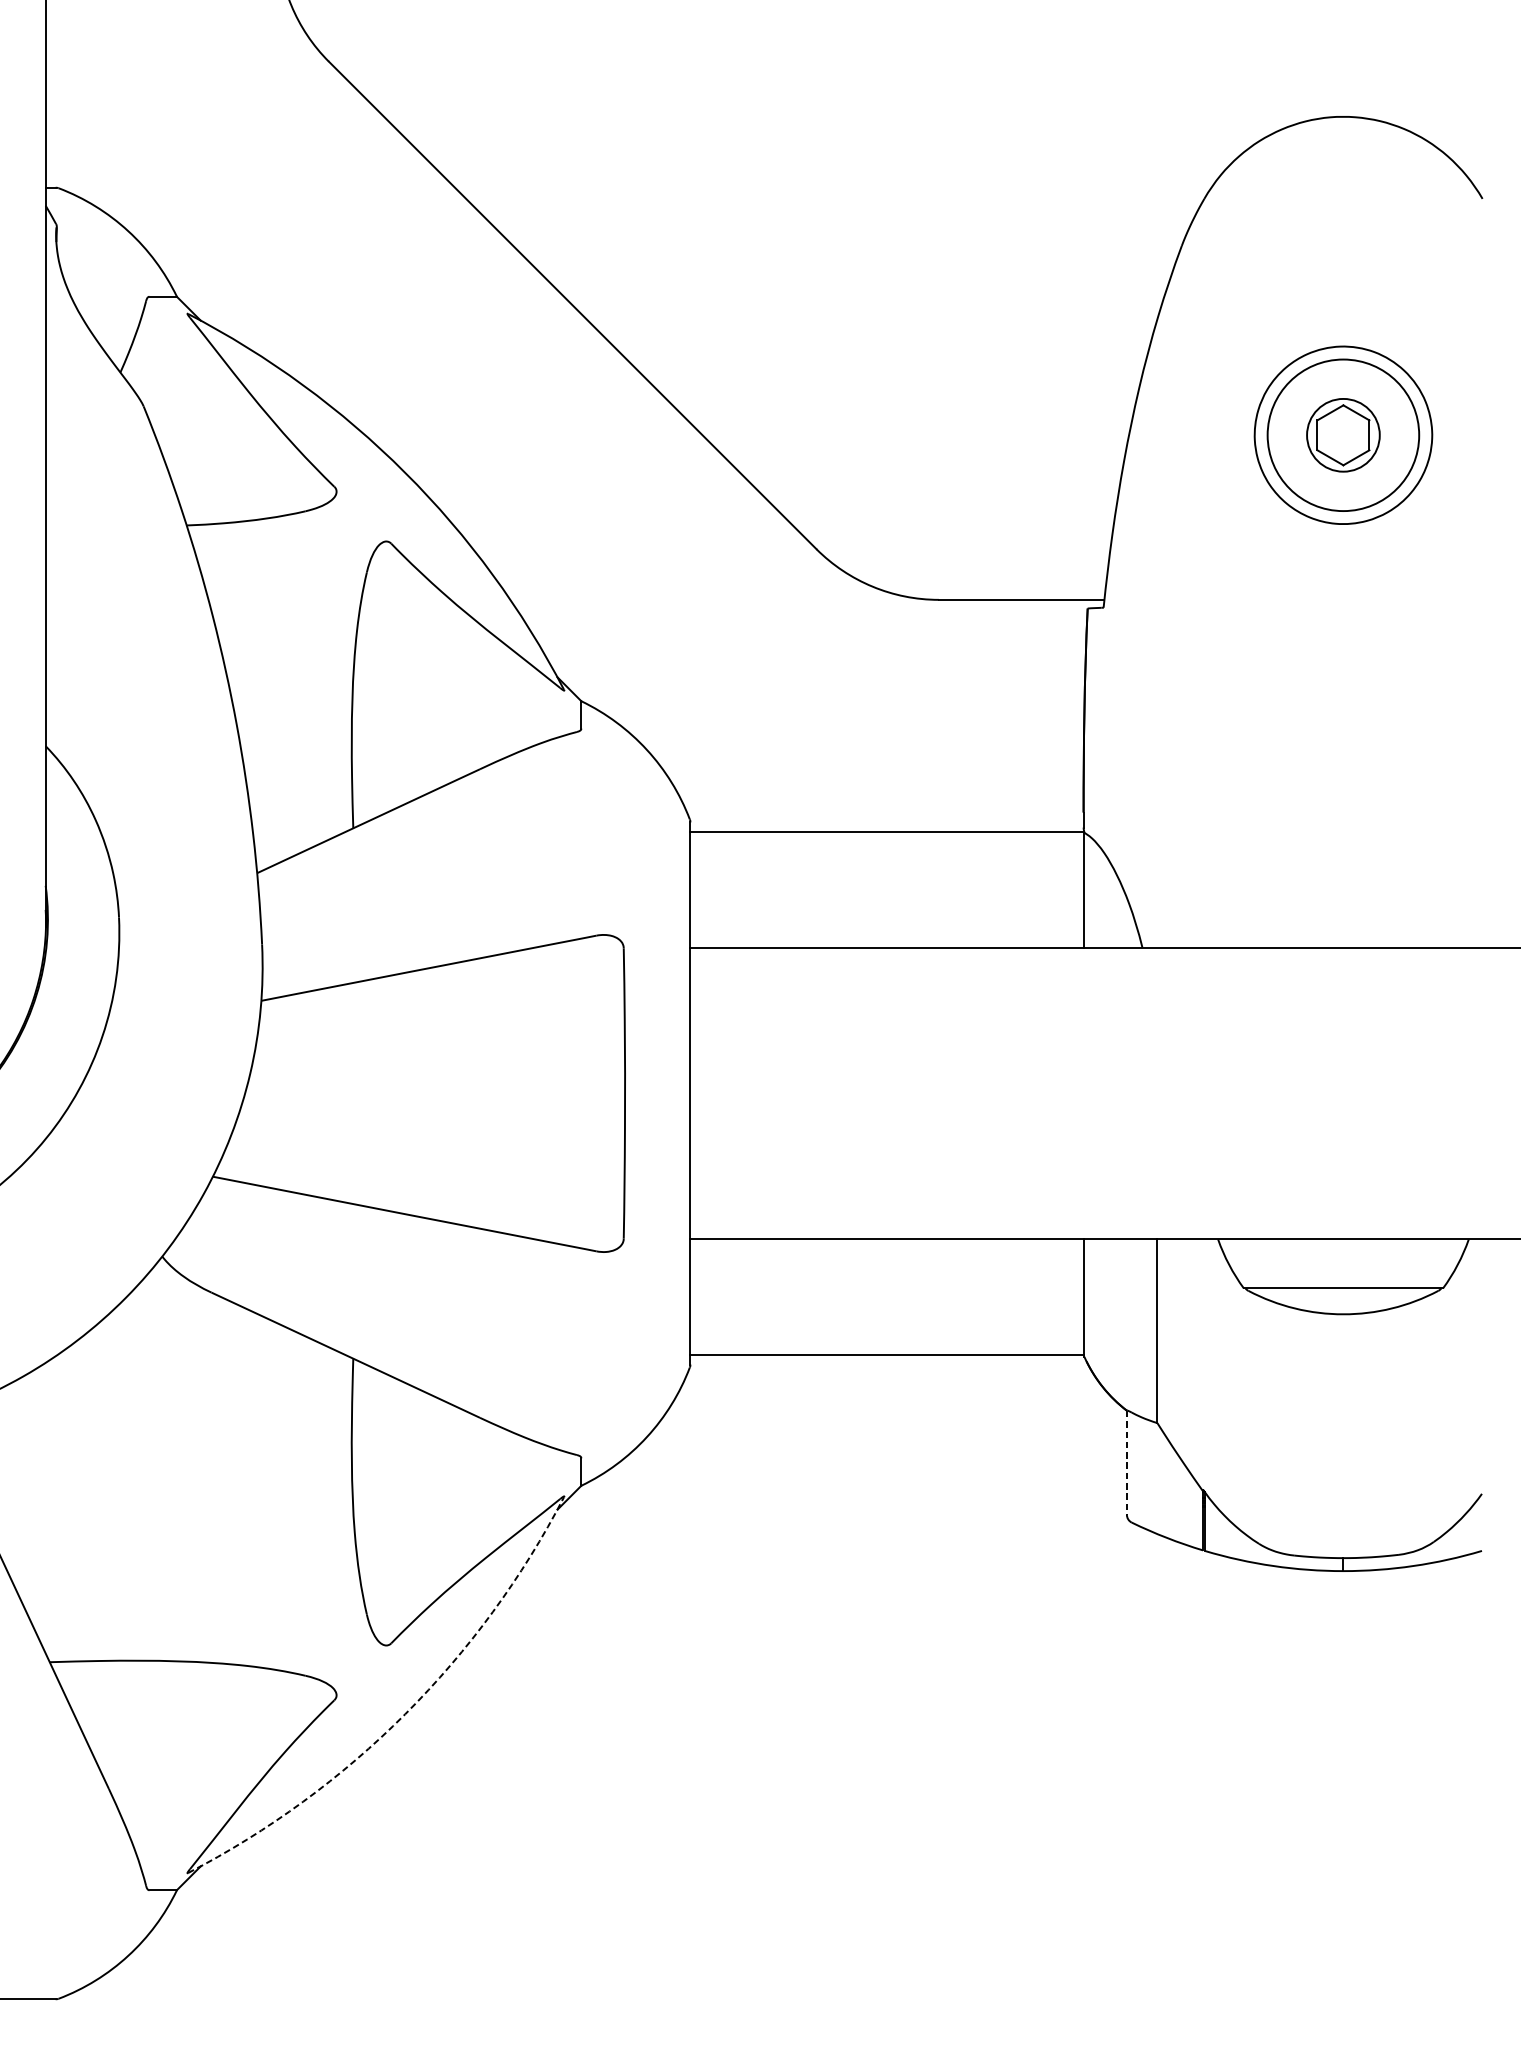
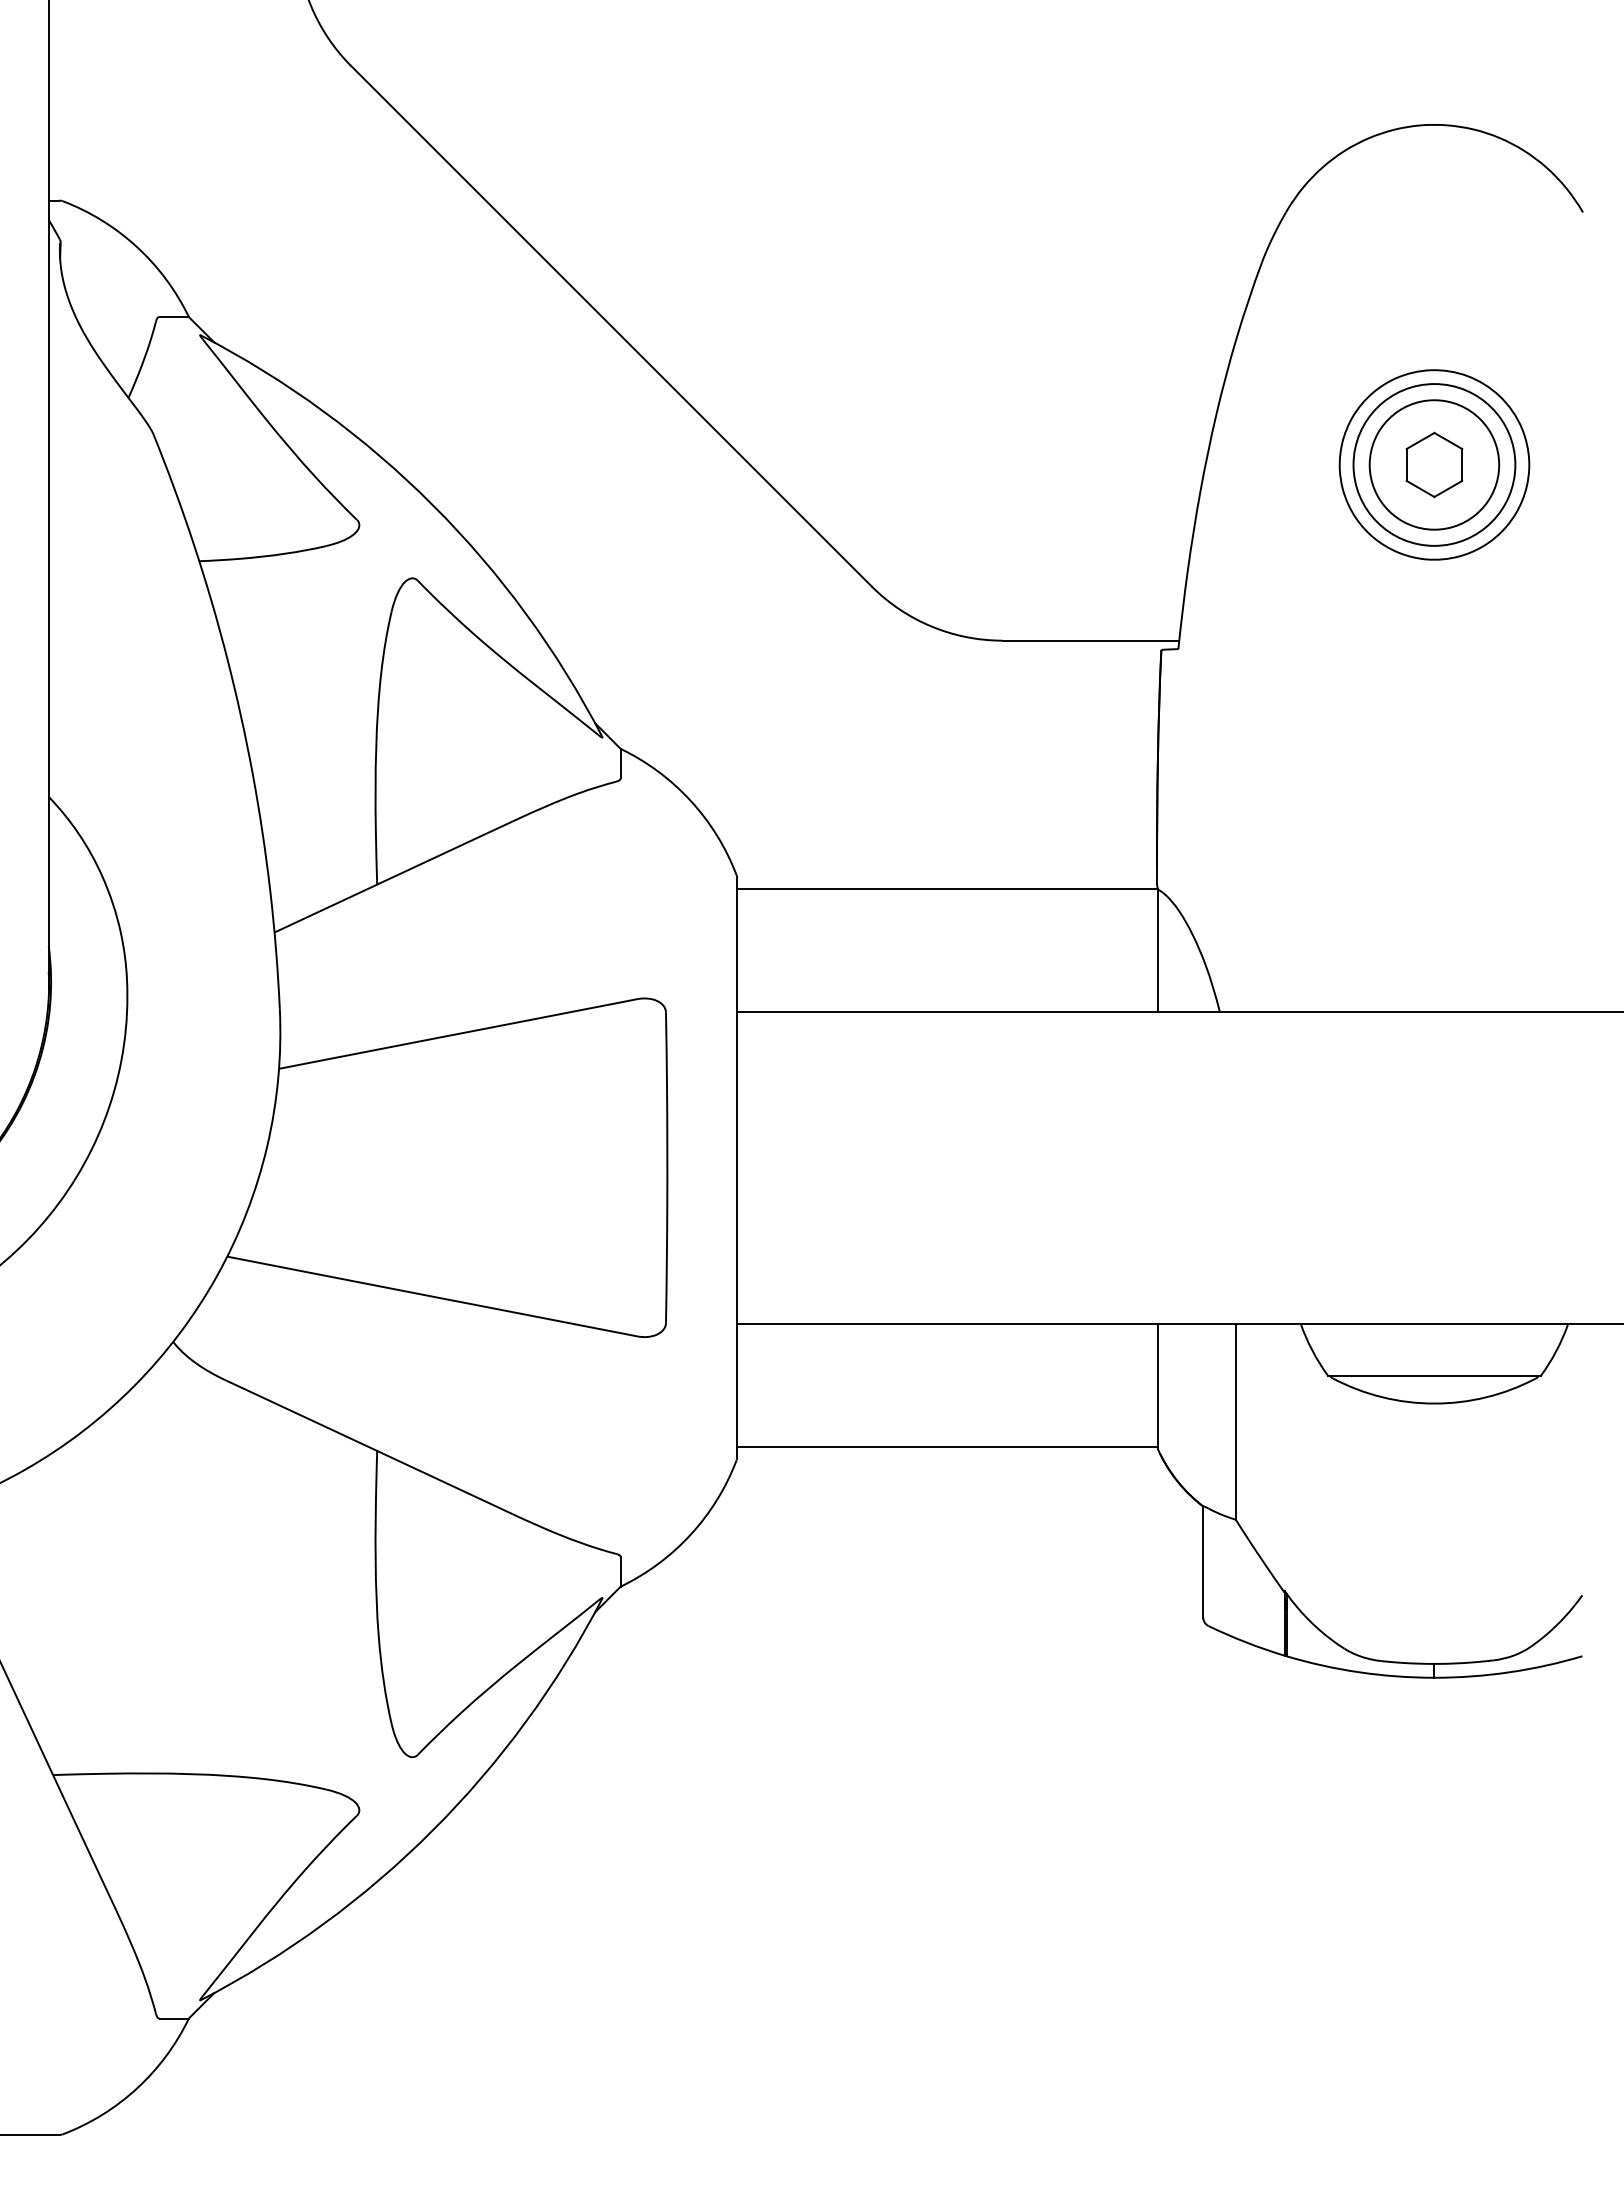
circle: (1343, 434) -> (1434, 464), size x1.67
line: (1127, 1463) -> (1203, 1562), dashed -> solid
arc: (405, 1714) -> (432, 1830), dashed -> solid

